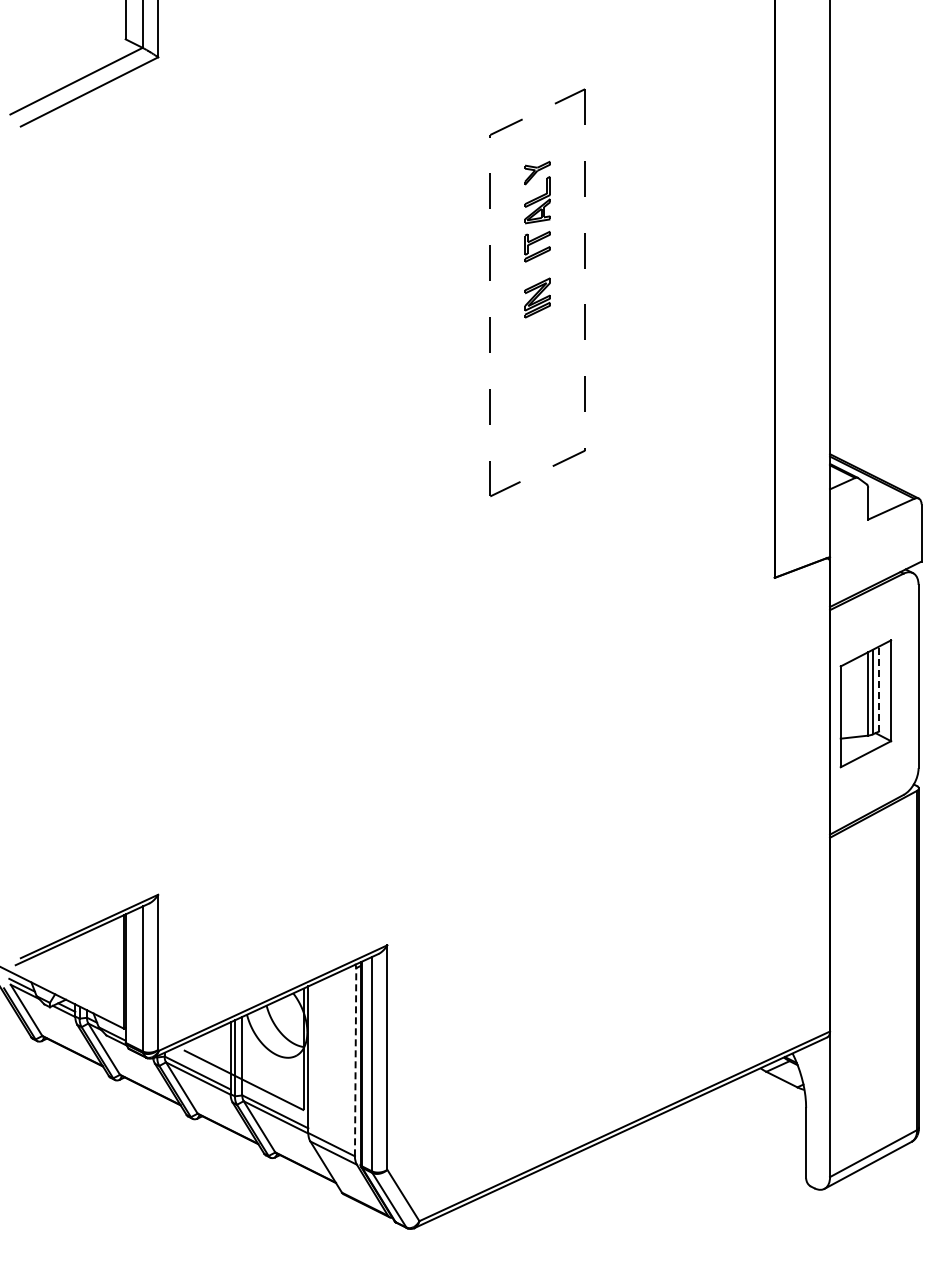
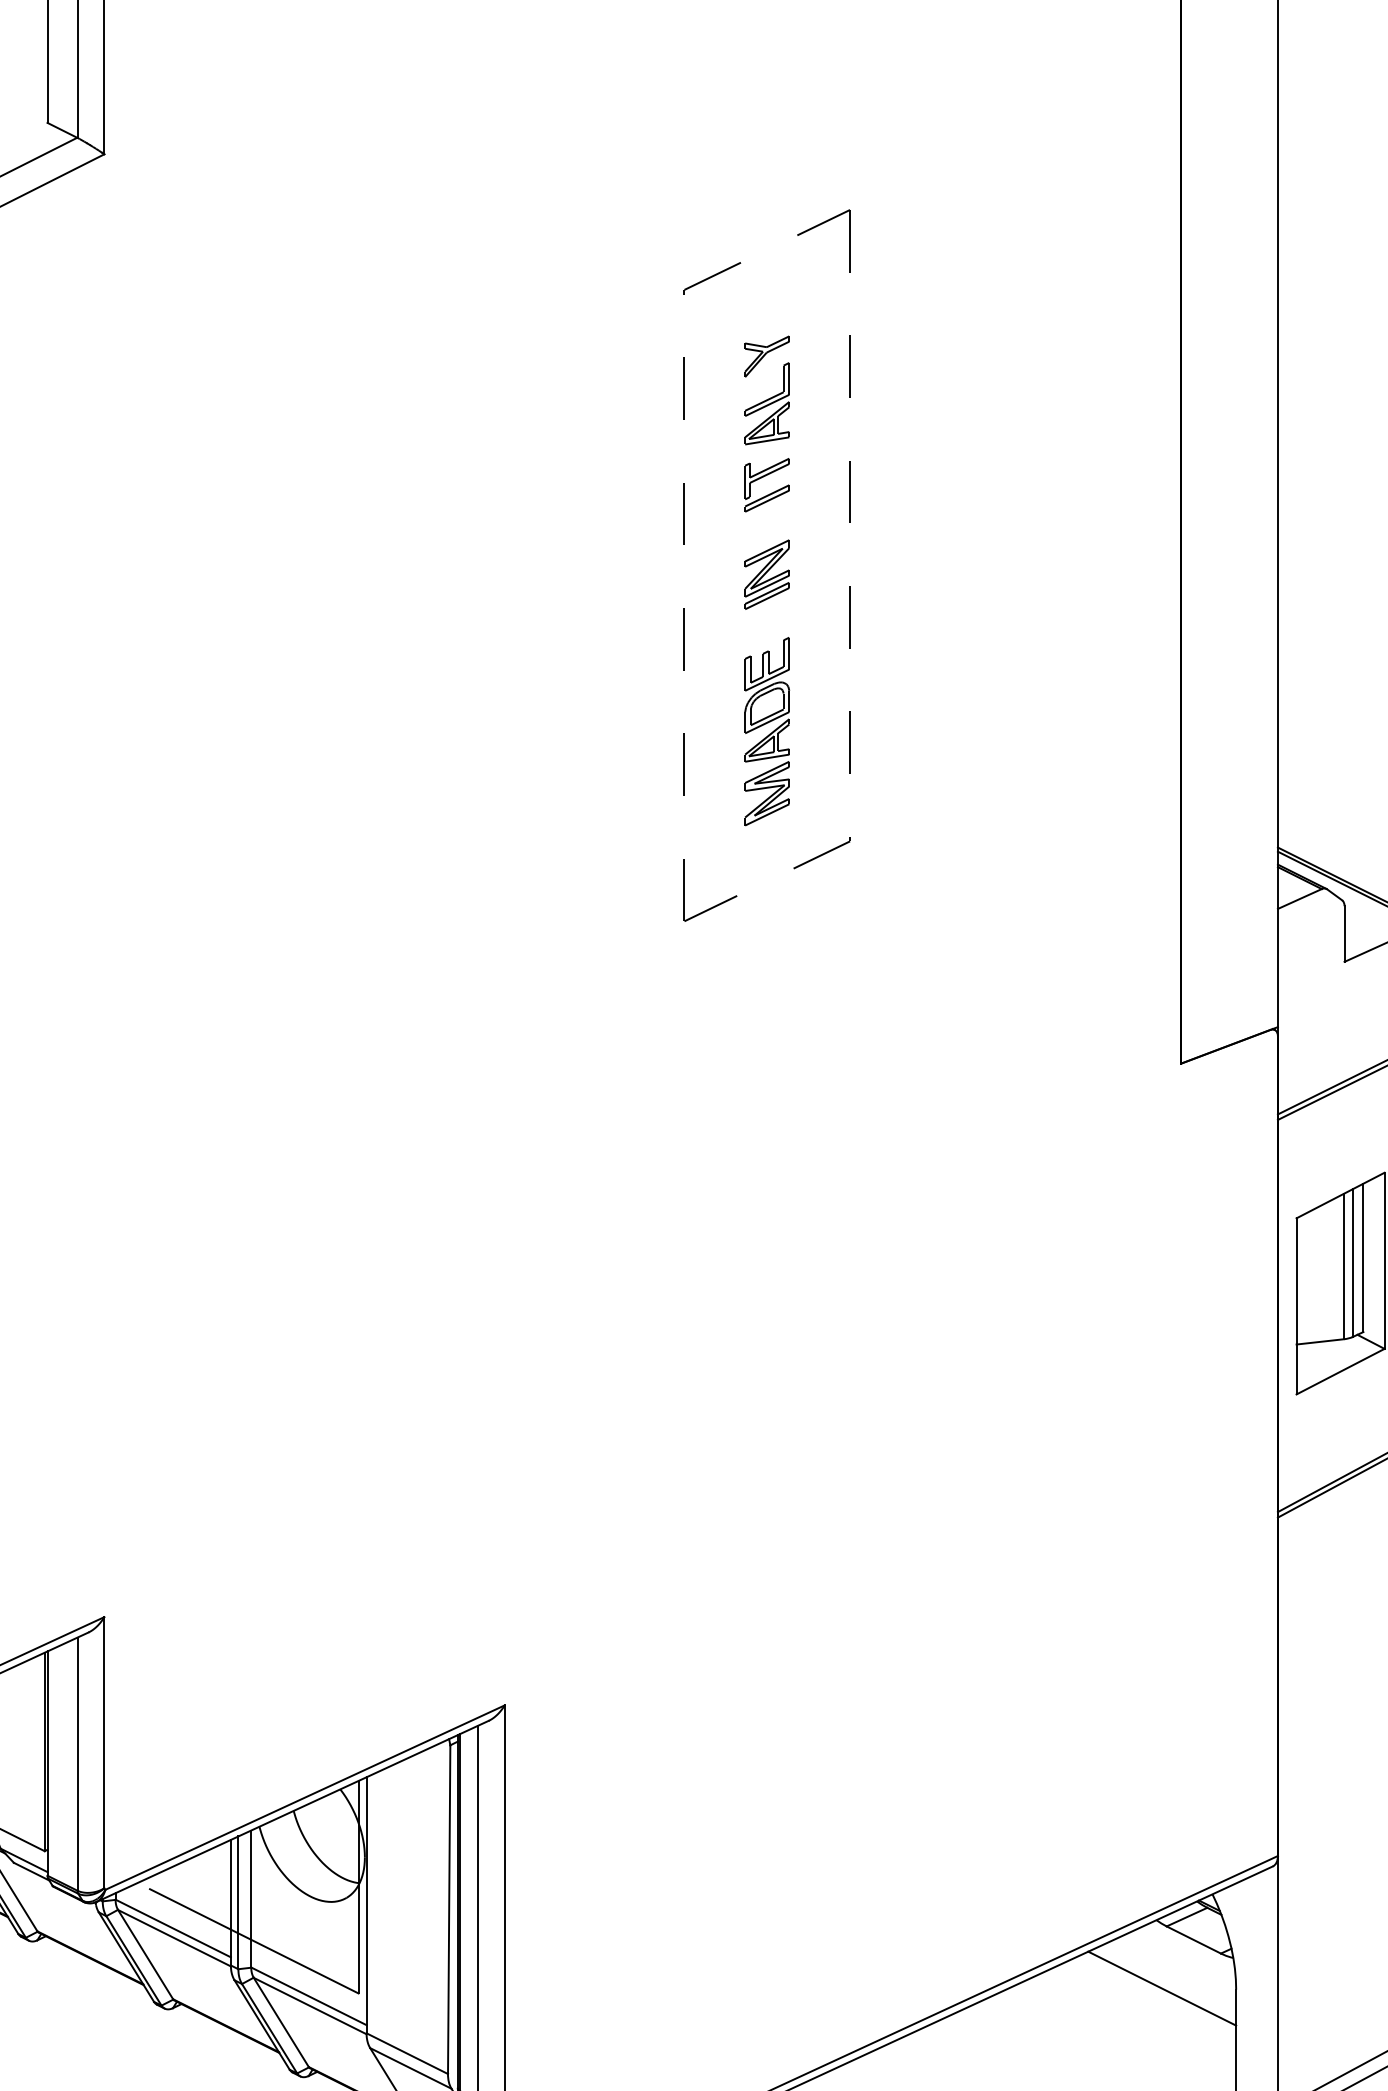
part: (537, 387) -> (766, 731), added
line: (878, 688) -> (1362, 1256), dashed -> solid
line: (355, 1061) -> (448, 1908), dashed -> solid
line: (763, 1107) -> (1161, 1988), added

